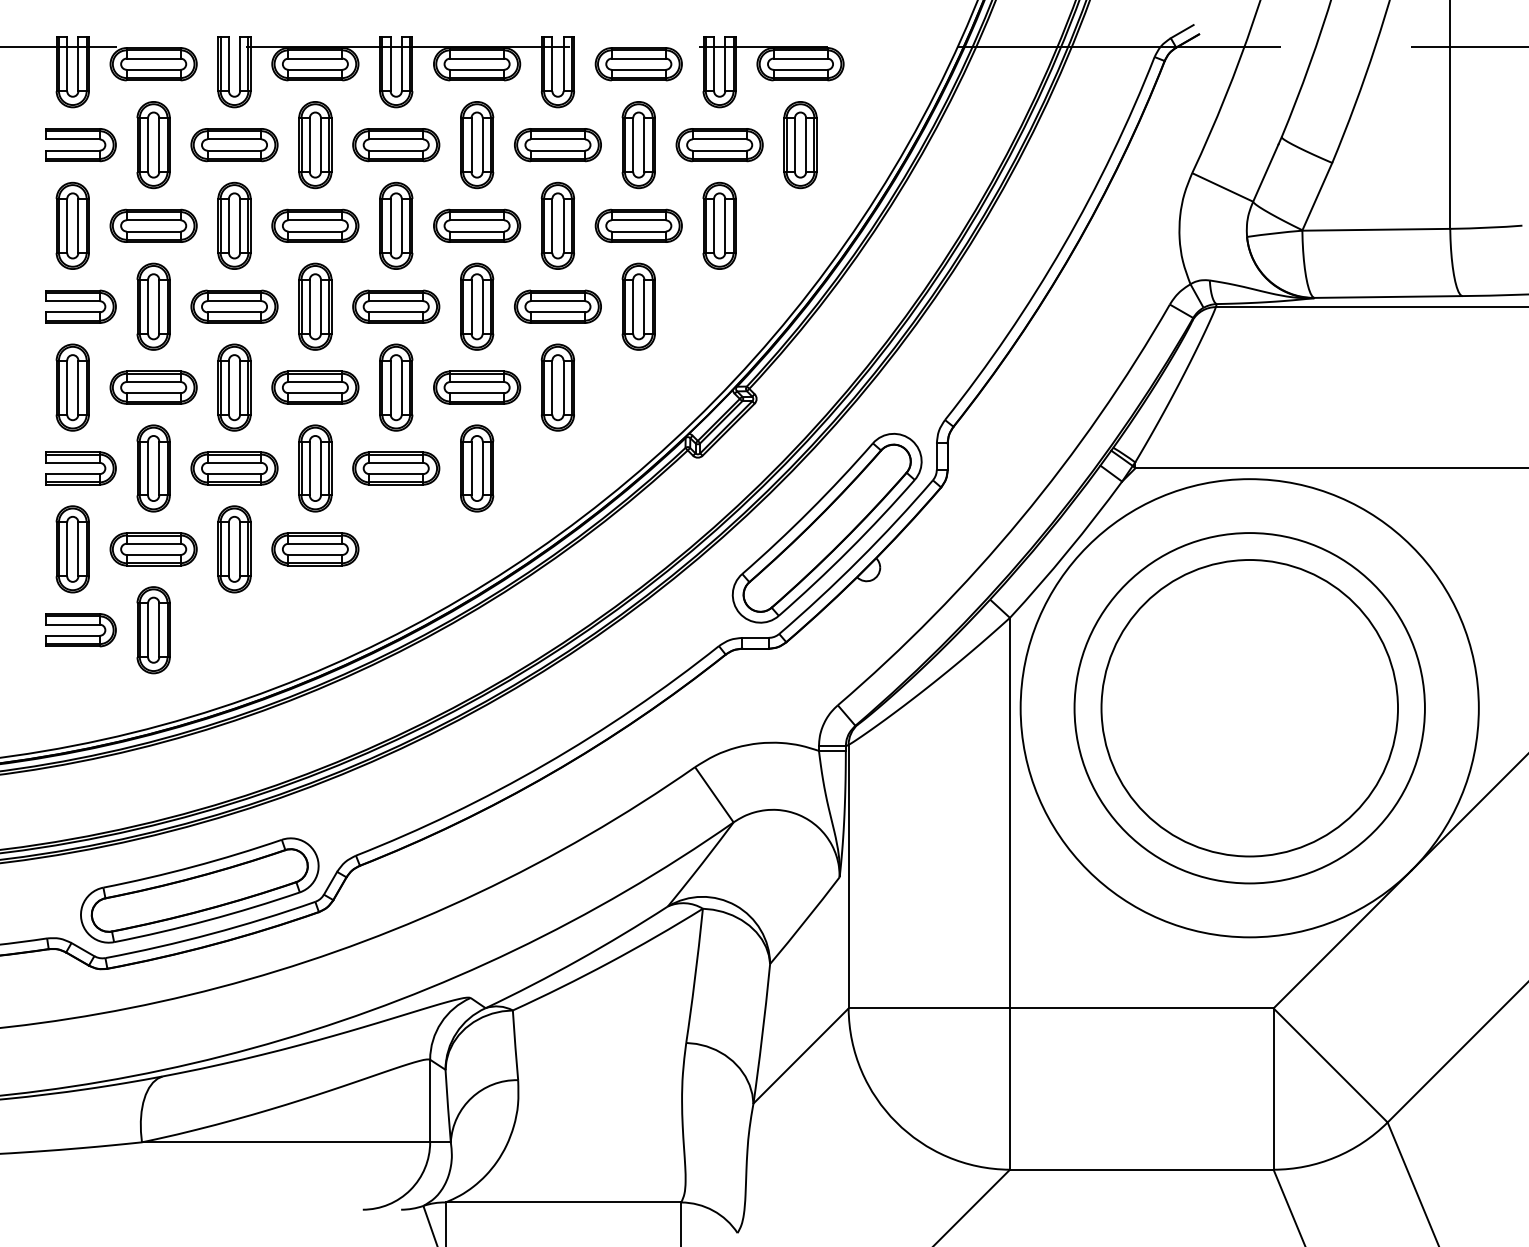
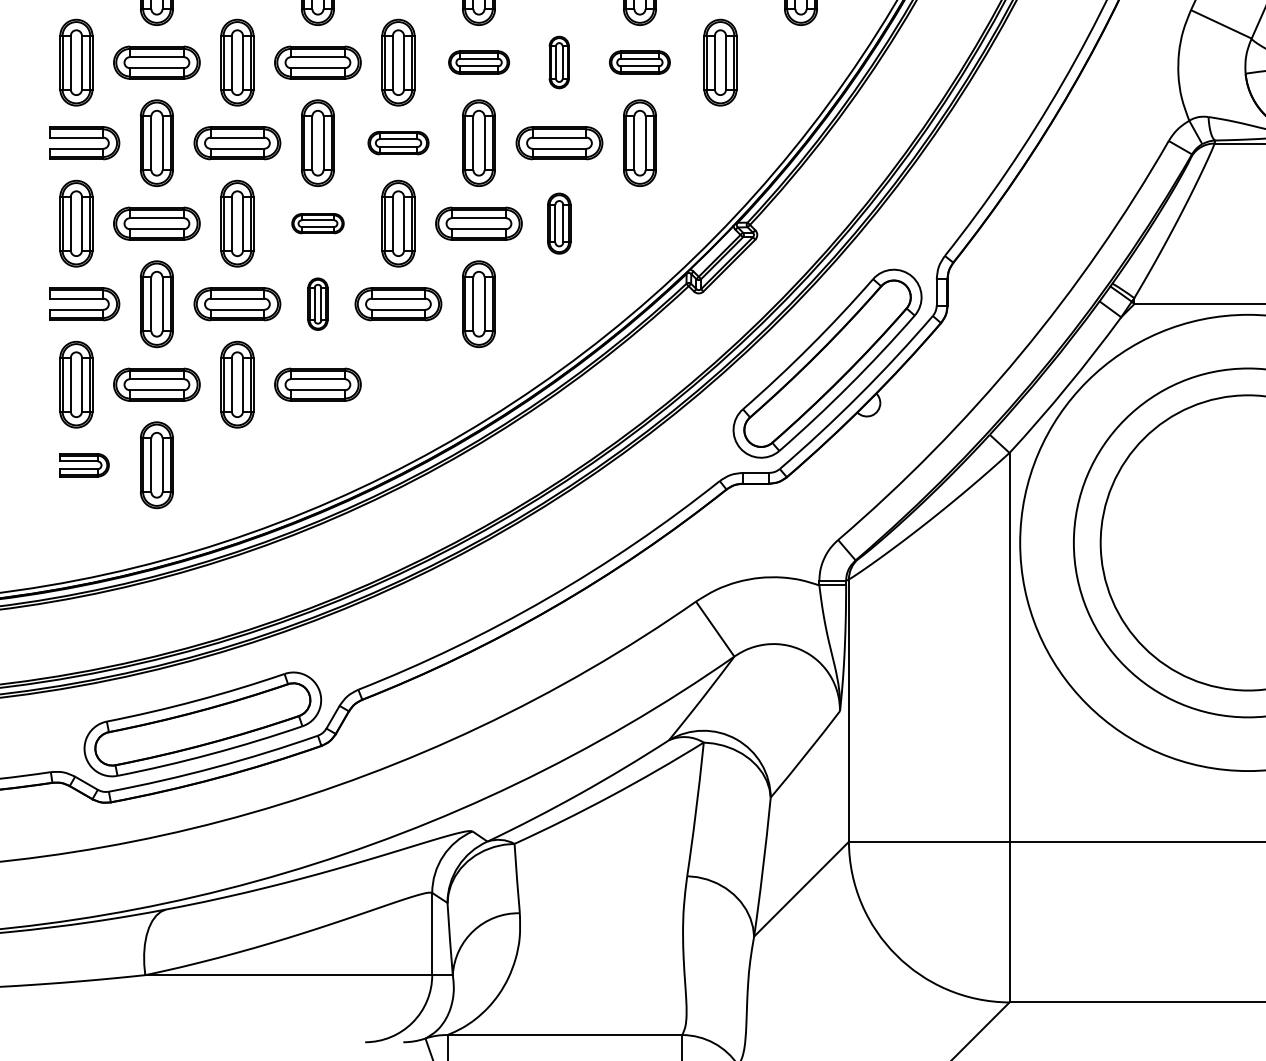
part: (477, 225) -> (479, 62), size x0.7
part: (557, 225) -> (559, 62), size x0.6
part: (638, 225) -> (639, 62), size x0.7
part: (396, 306) -> (398, 142), size x0.7
part: (315, 387) -> (318, 223), size x0.6
part: (557, 387) -> (559, 223), size x0.7
part: (315, 468) -> (318, 304), size x0.6
part: (80, 630) -> (84, 465), size x0.7

